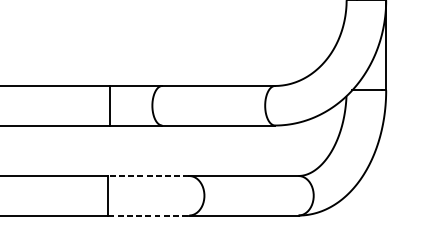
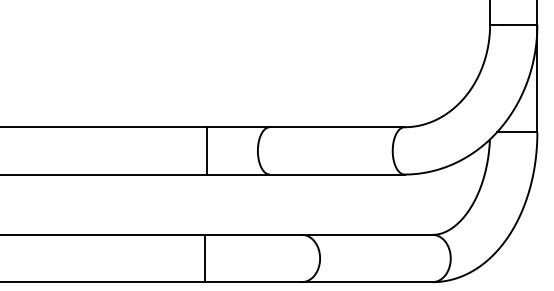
line: (148, 175) -> (253, 234), dashed -> solid
line: (149, 215) -> (254, 282), dashed -> solid

